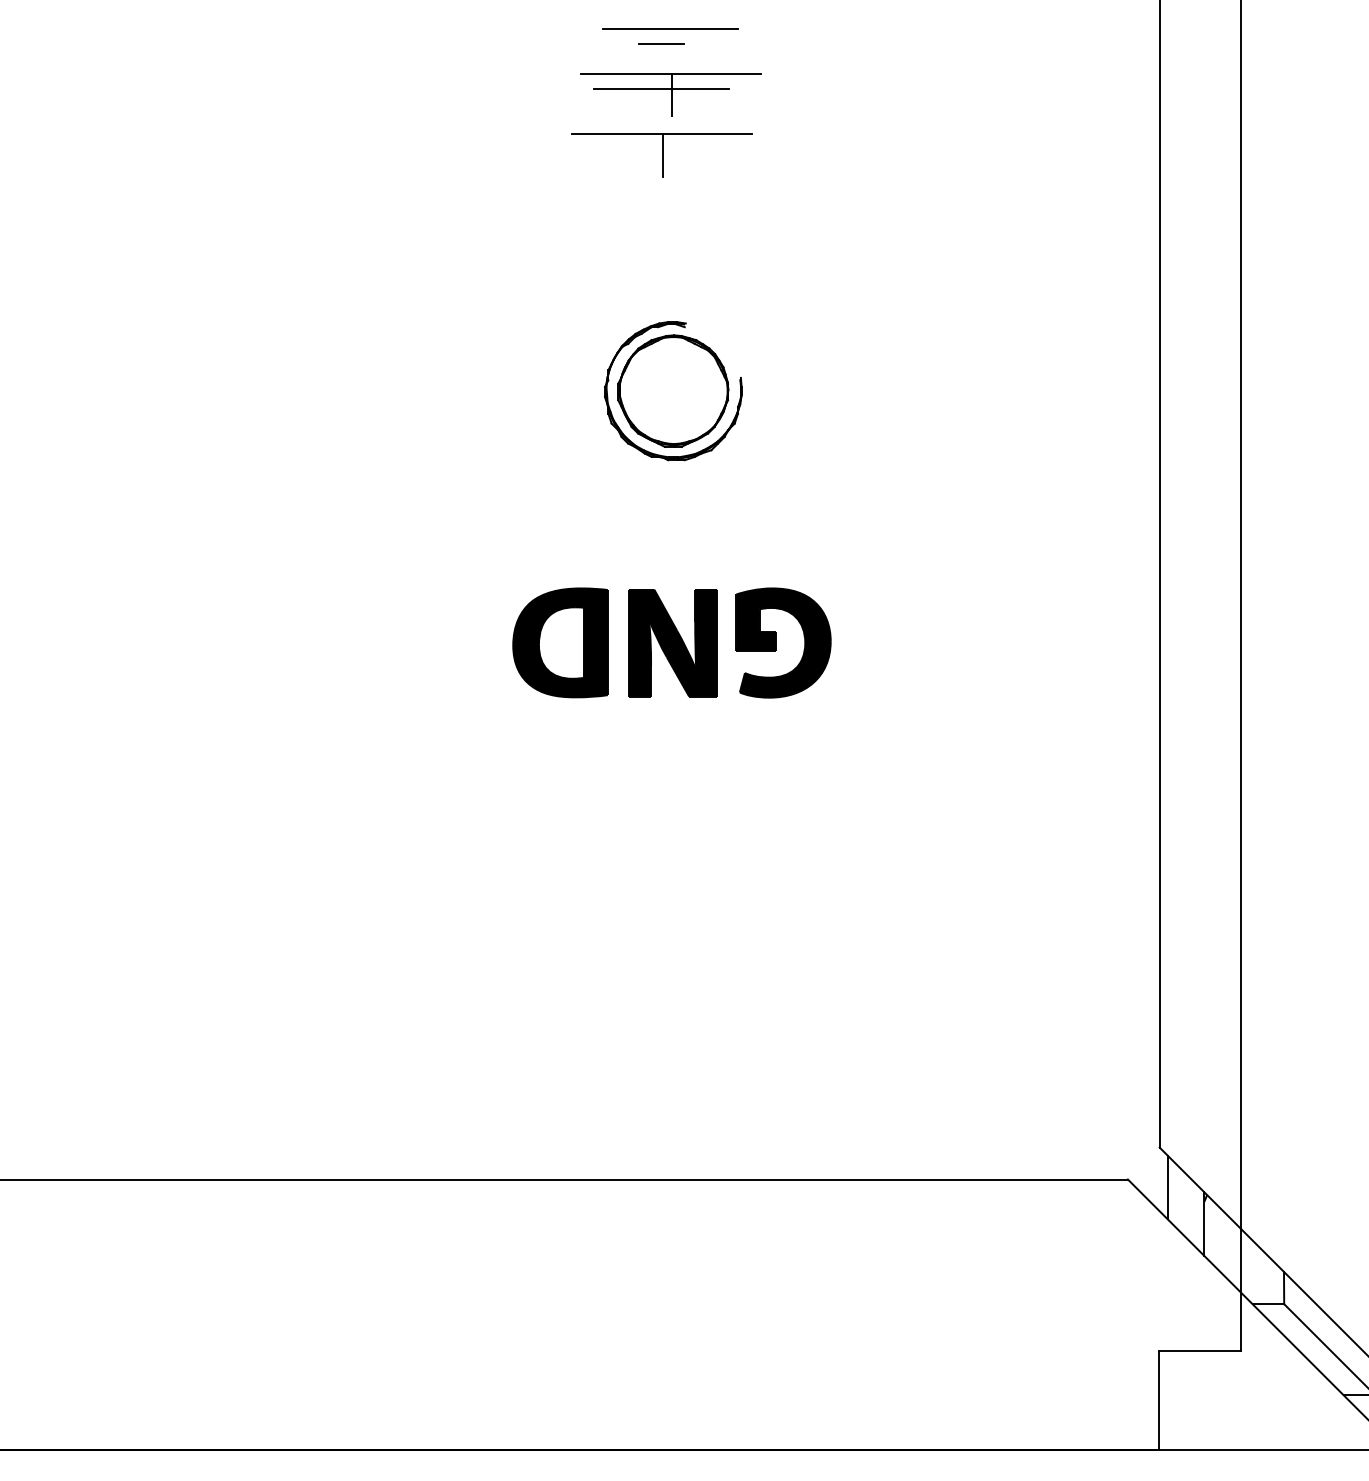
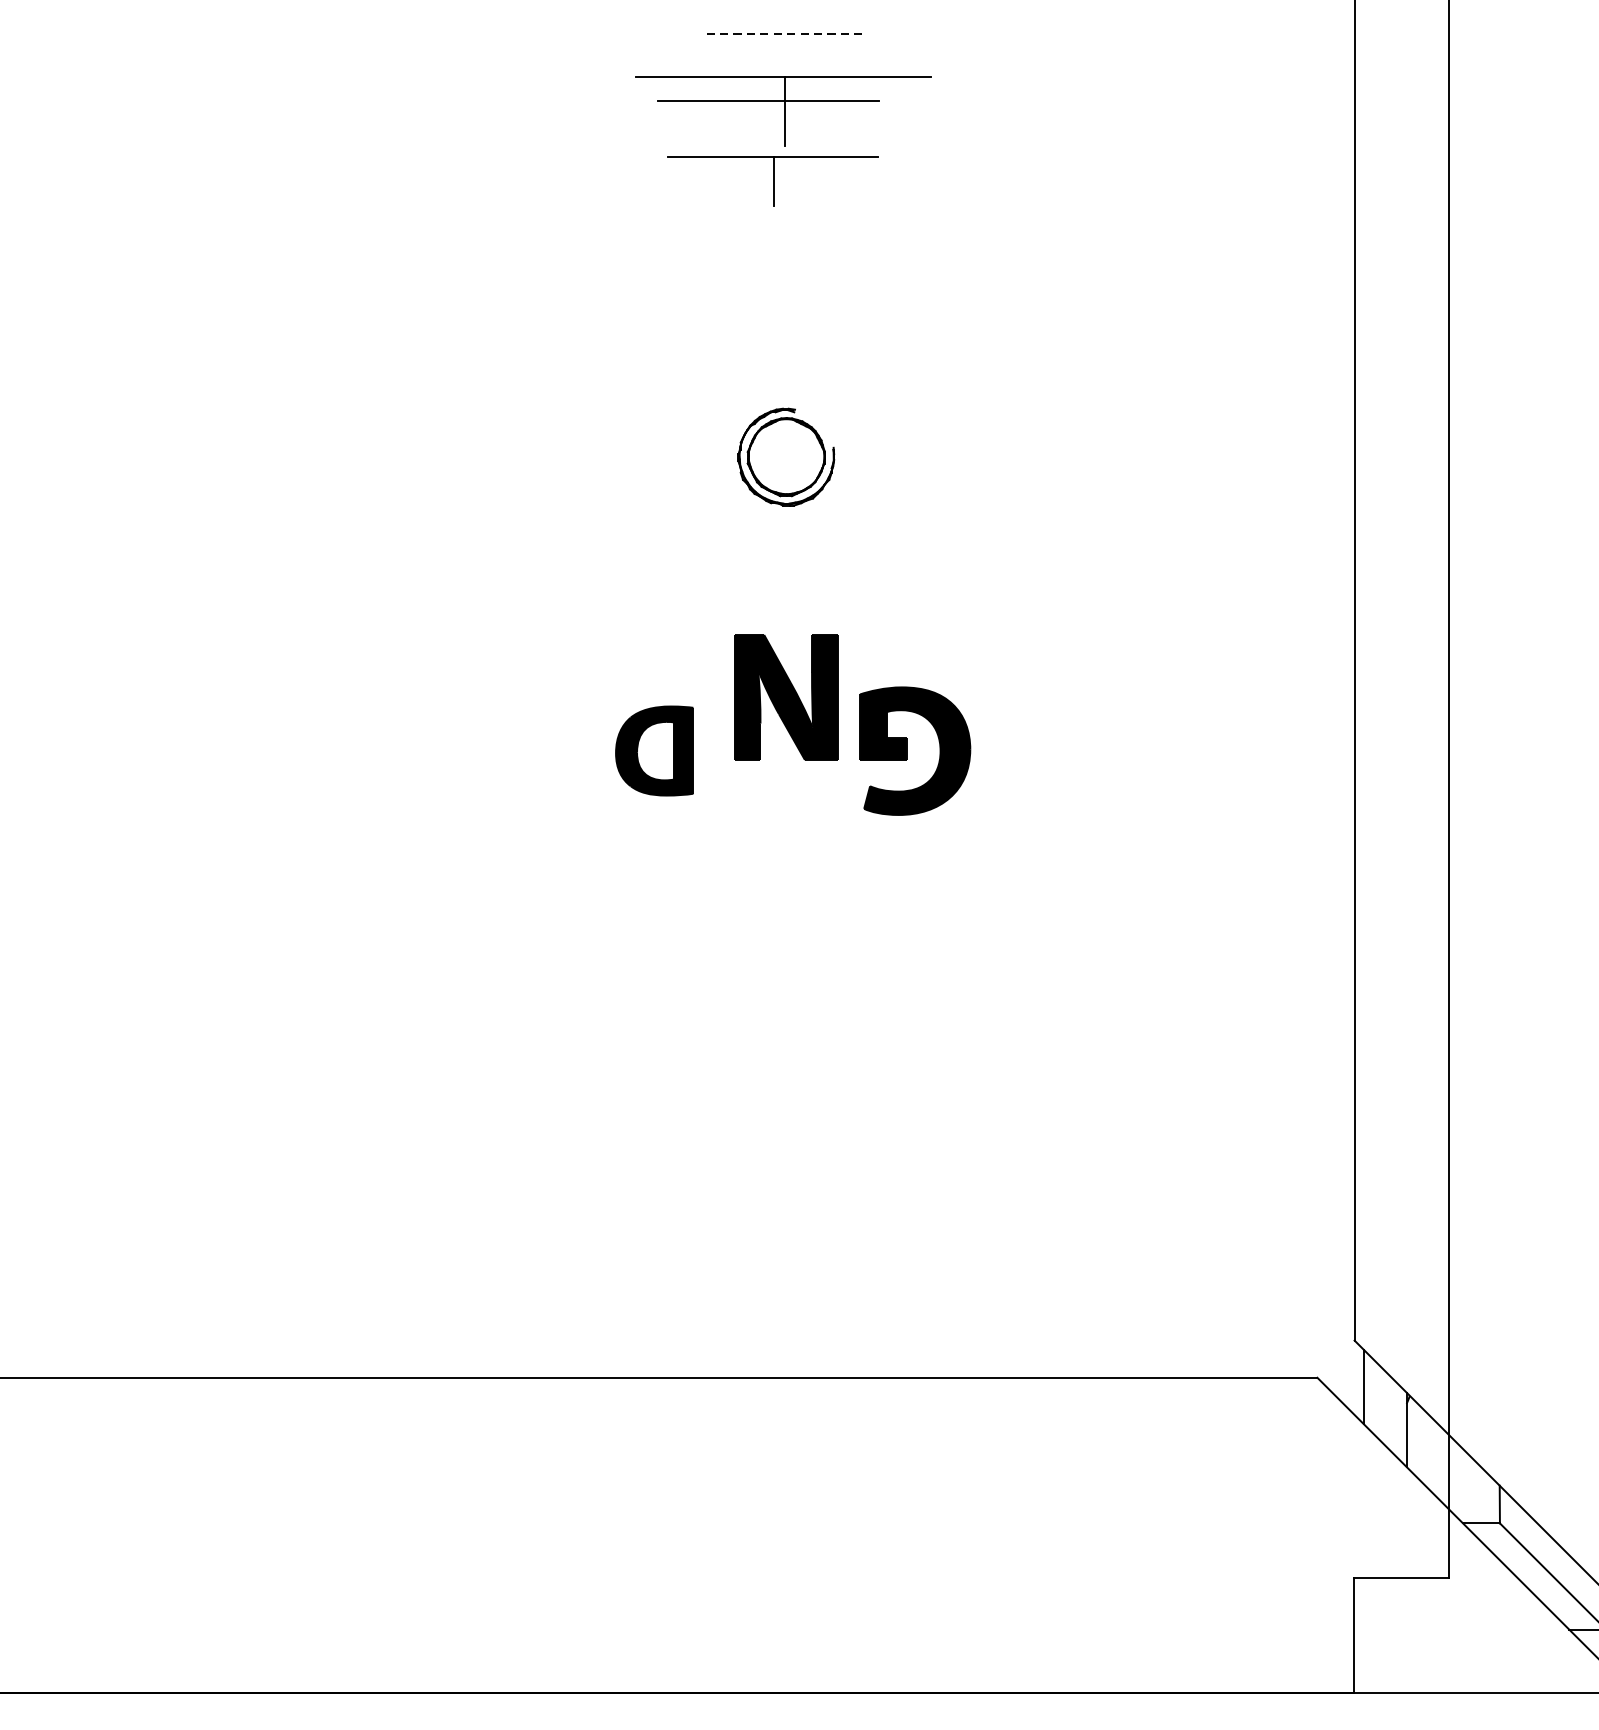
line: (670, 28) -> (783, 33), solid -> dashed
line: (661, 44) -> (772, 52), removed
part: (670, 94) -> (783, 110), size x1.4
part: (672, 391) -> (785, 457), size x0.6
part: (560, 642) -> (654, 750), size x0.7
part: (672, 643) -> (785, 697), moved

